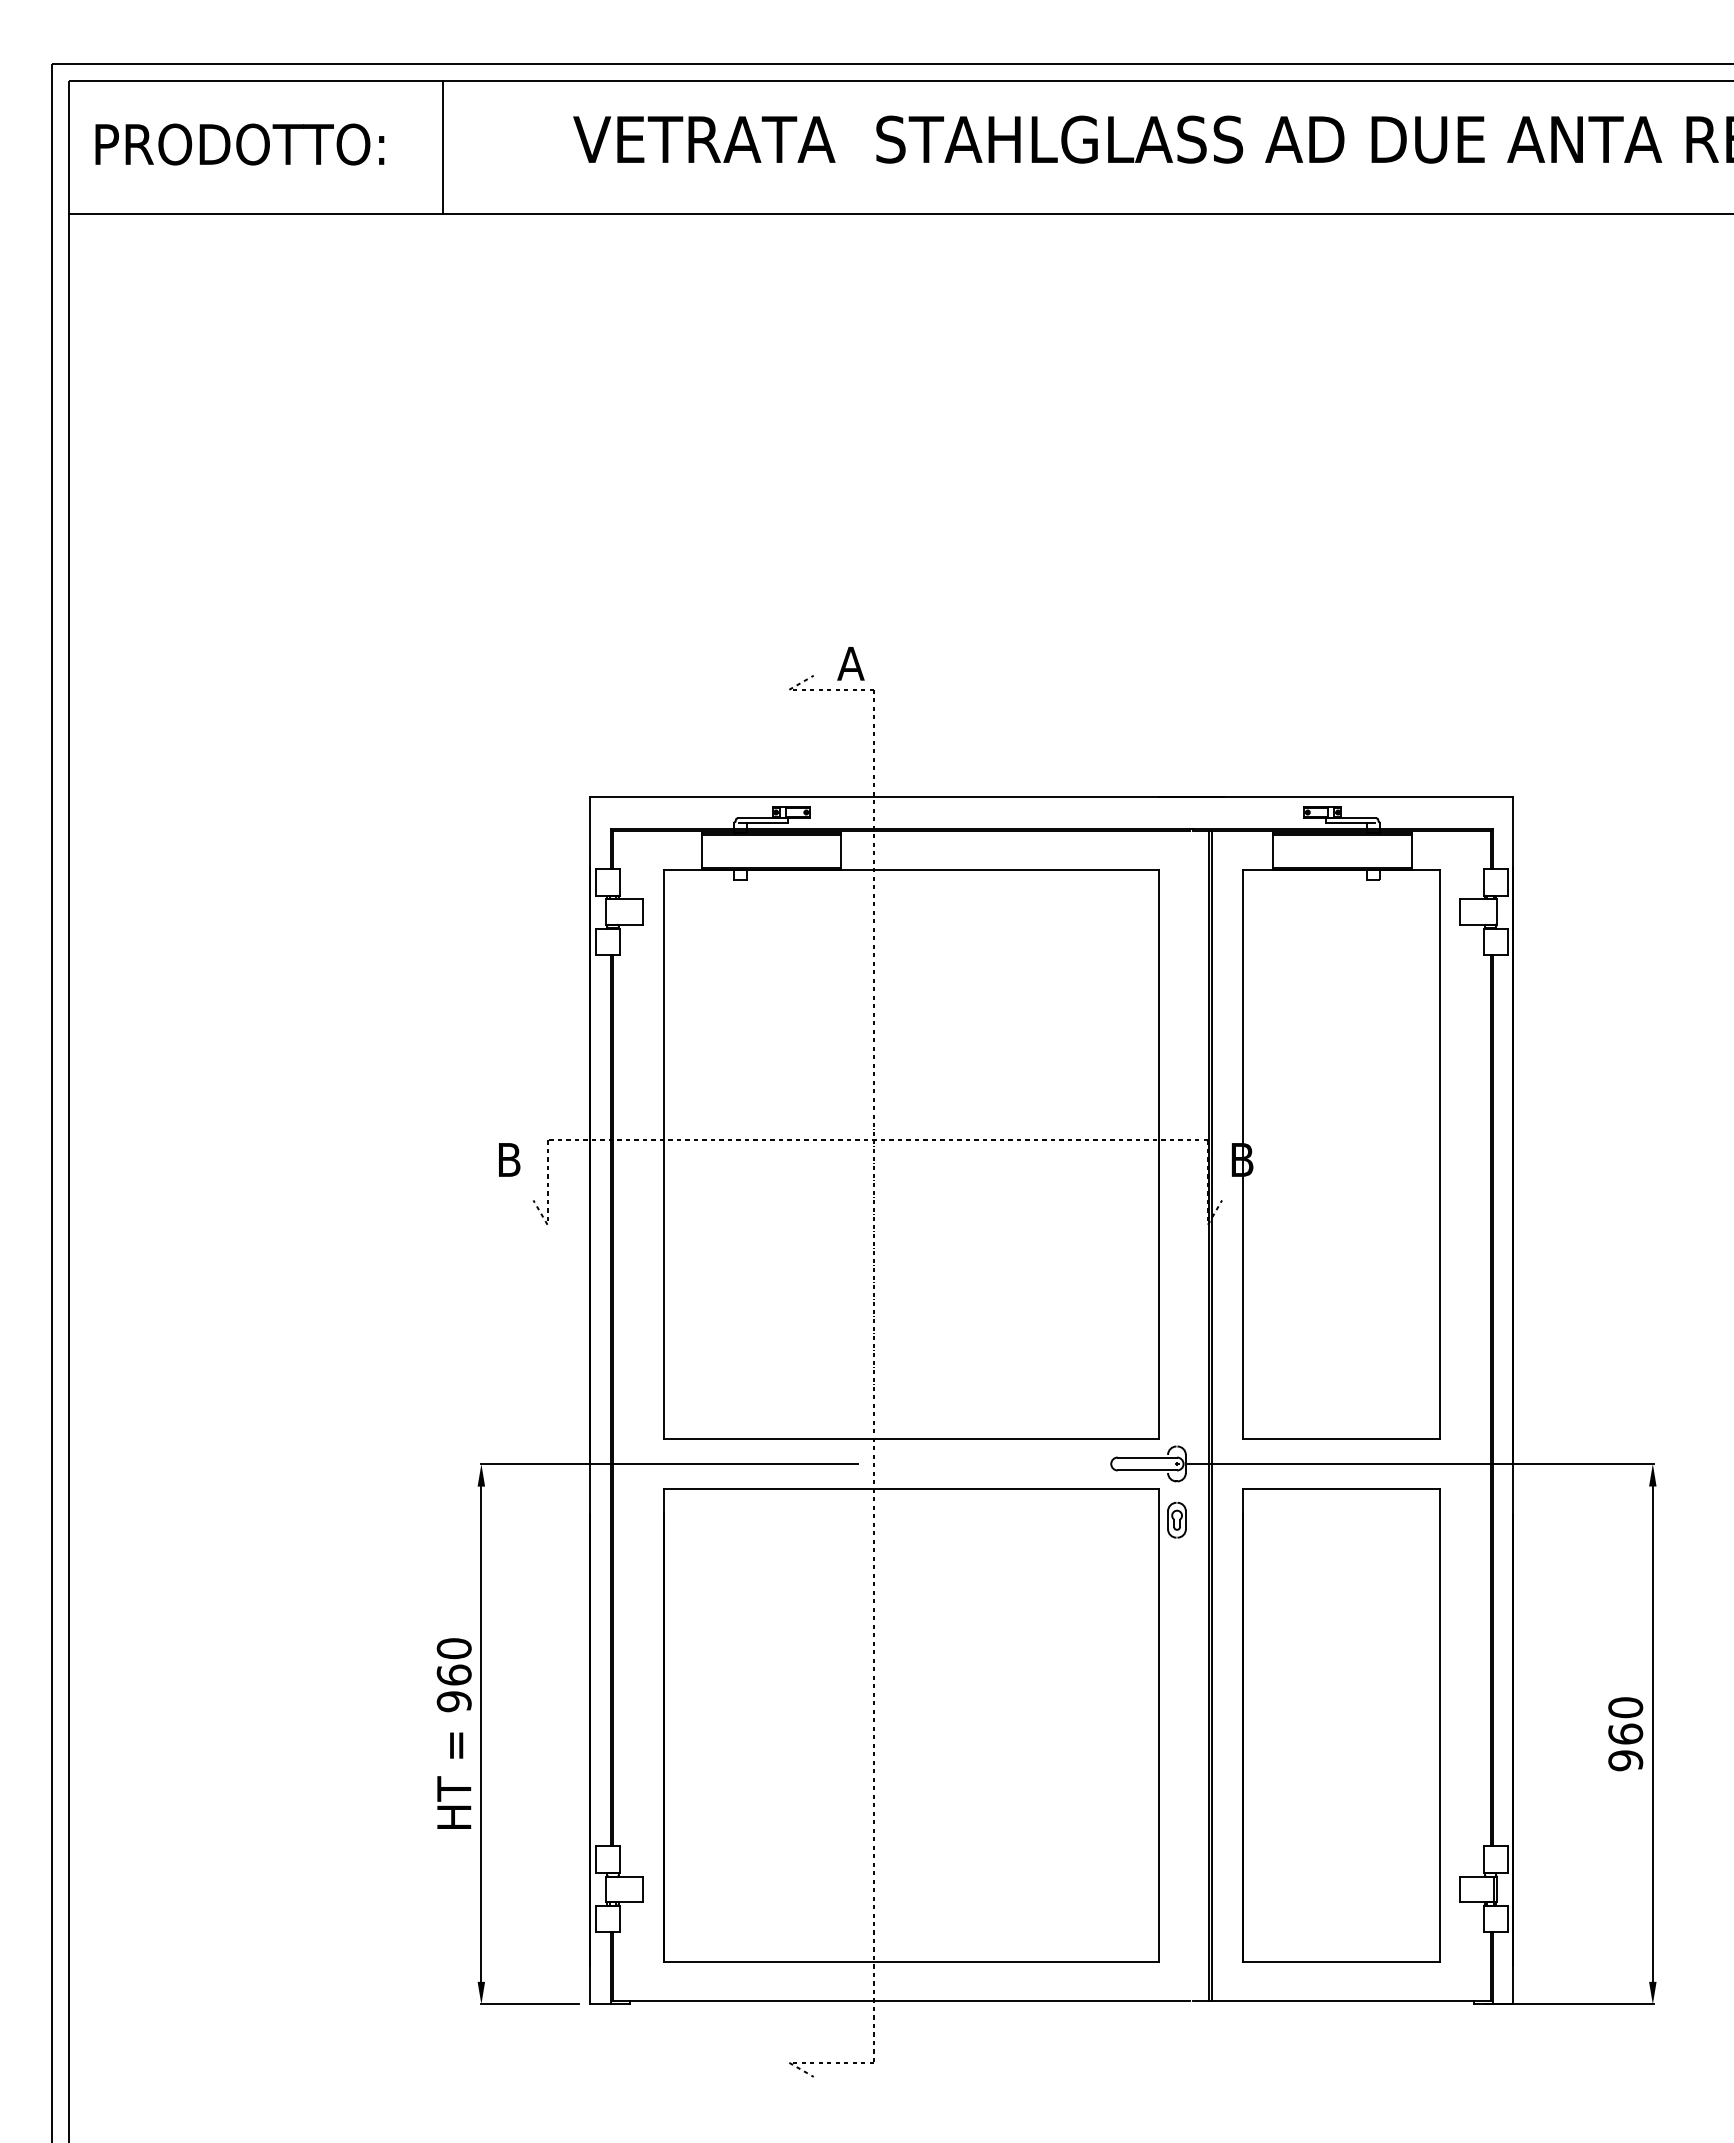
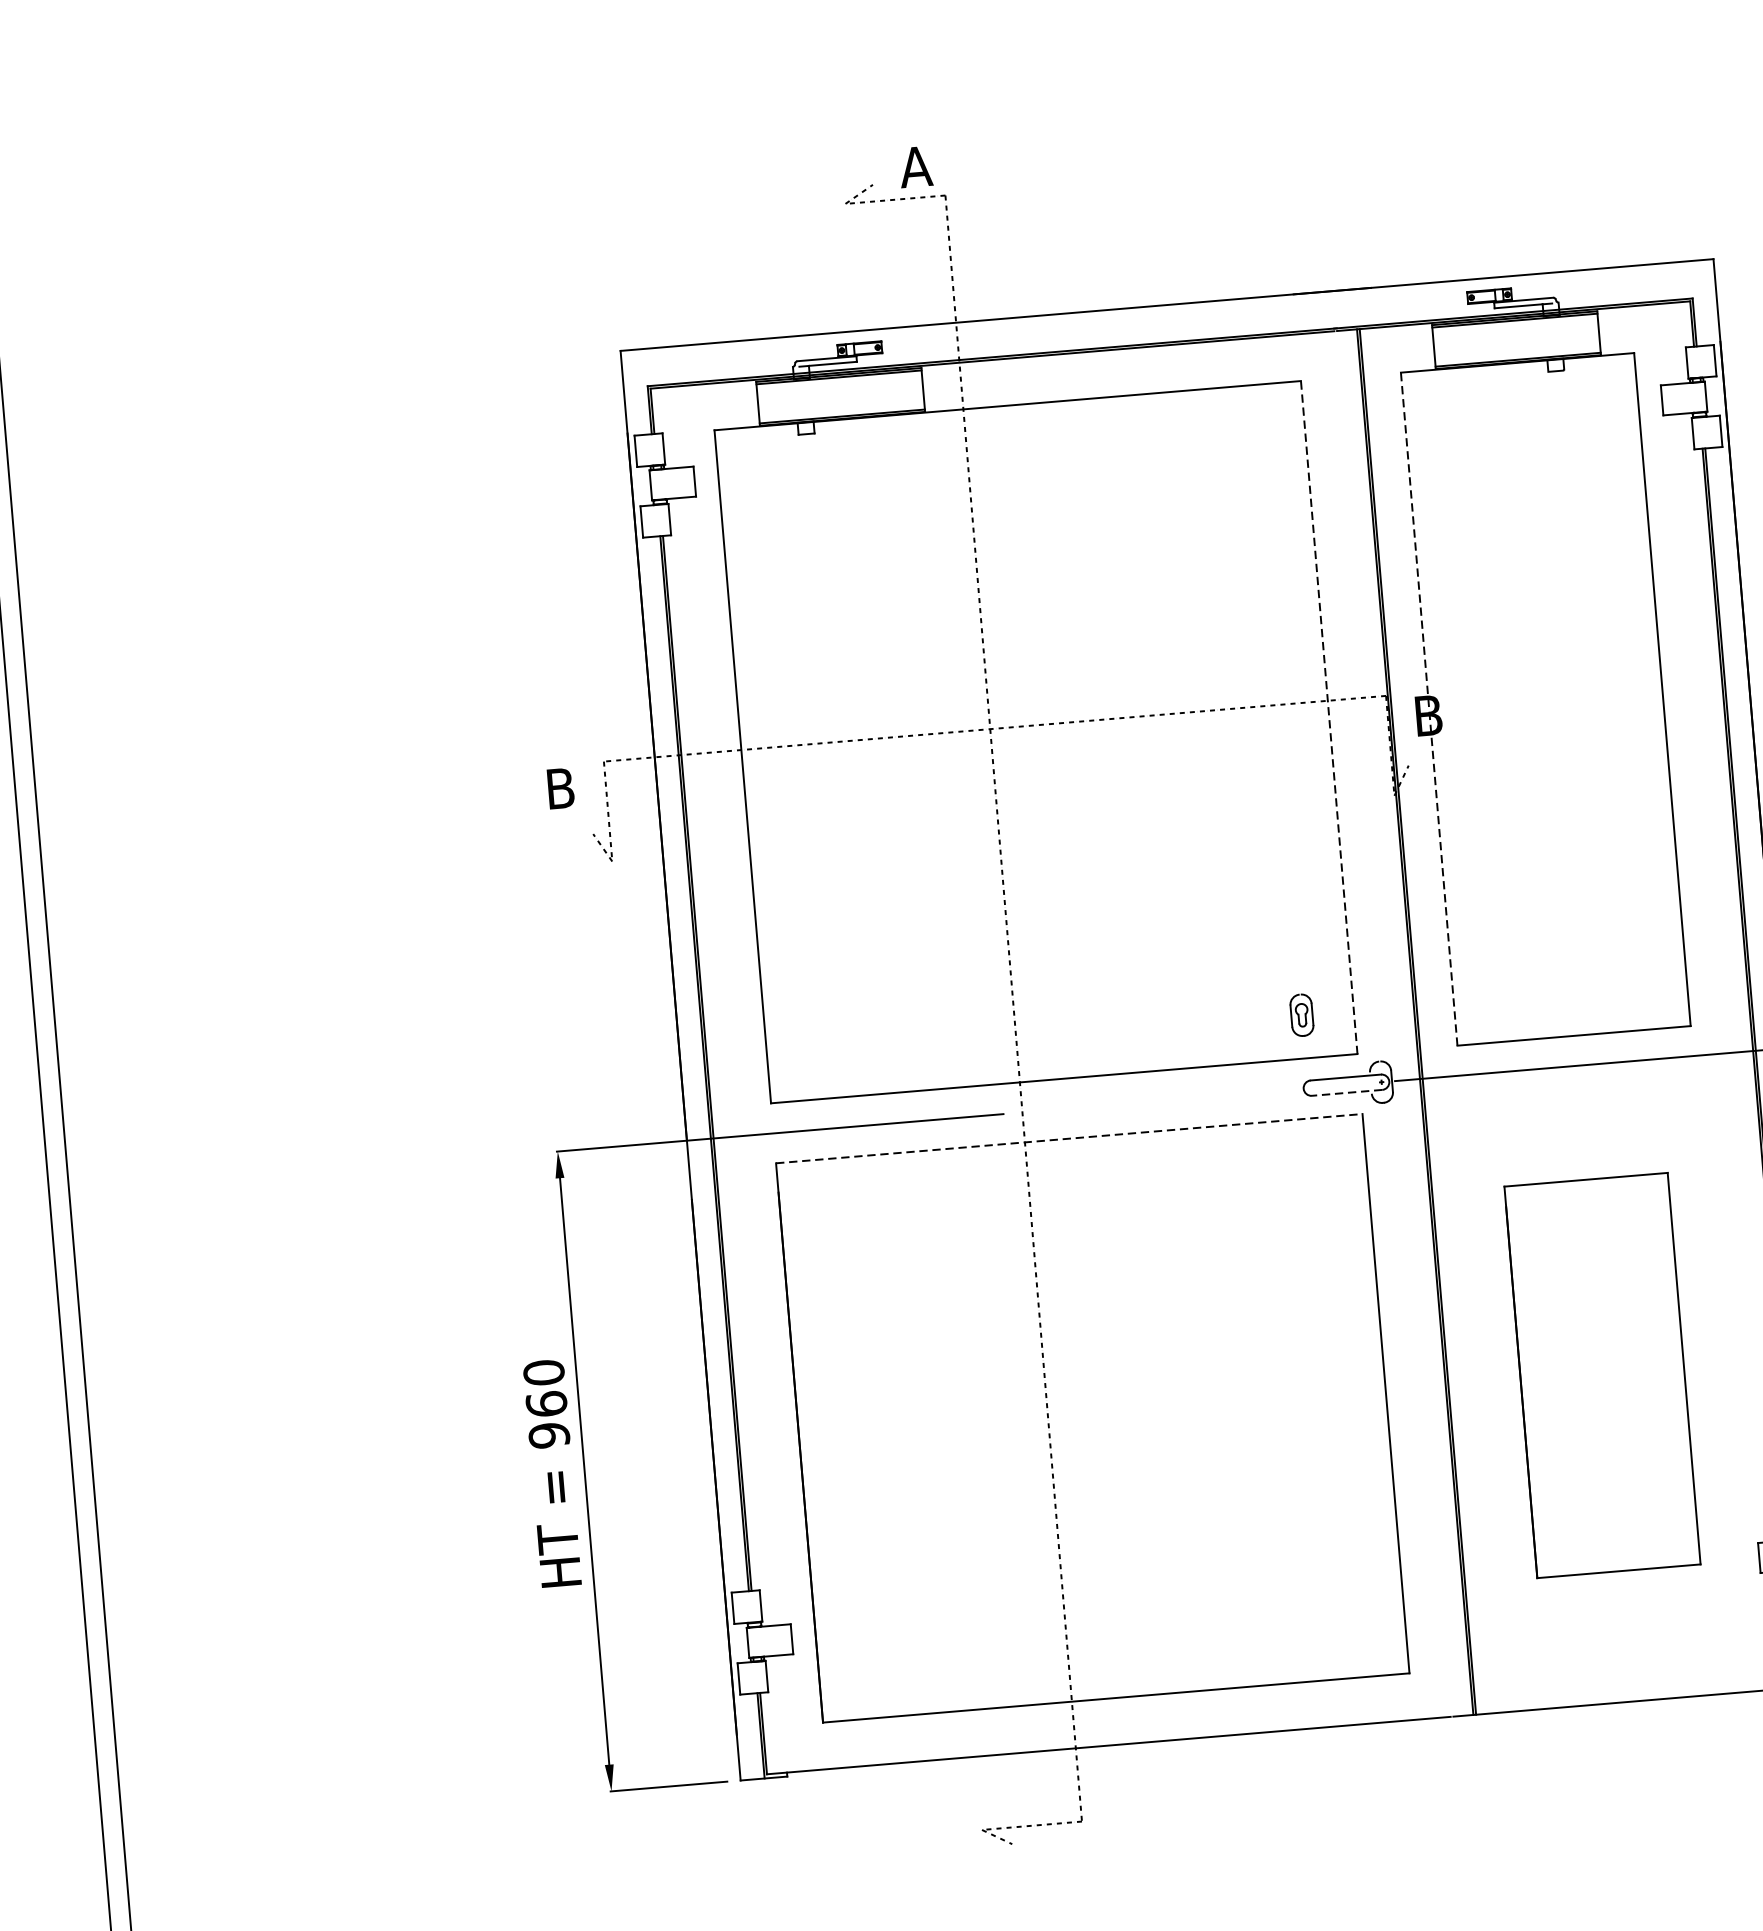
line: (1158, 1154) -> (1328, 717), solid -> dashed
line: (1243, 1154) -> (1429, 709), solid -> dashed
line: (1147, 1470) -> (1347, 1092), solid -> dashed
line: (911, 1489) -> (1069, 1138), solid -> dashed
part: (1176, 1520) -> (1301, 1015), moved
part: (1341, 1725) -> (1602, 1375), size x0.7

